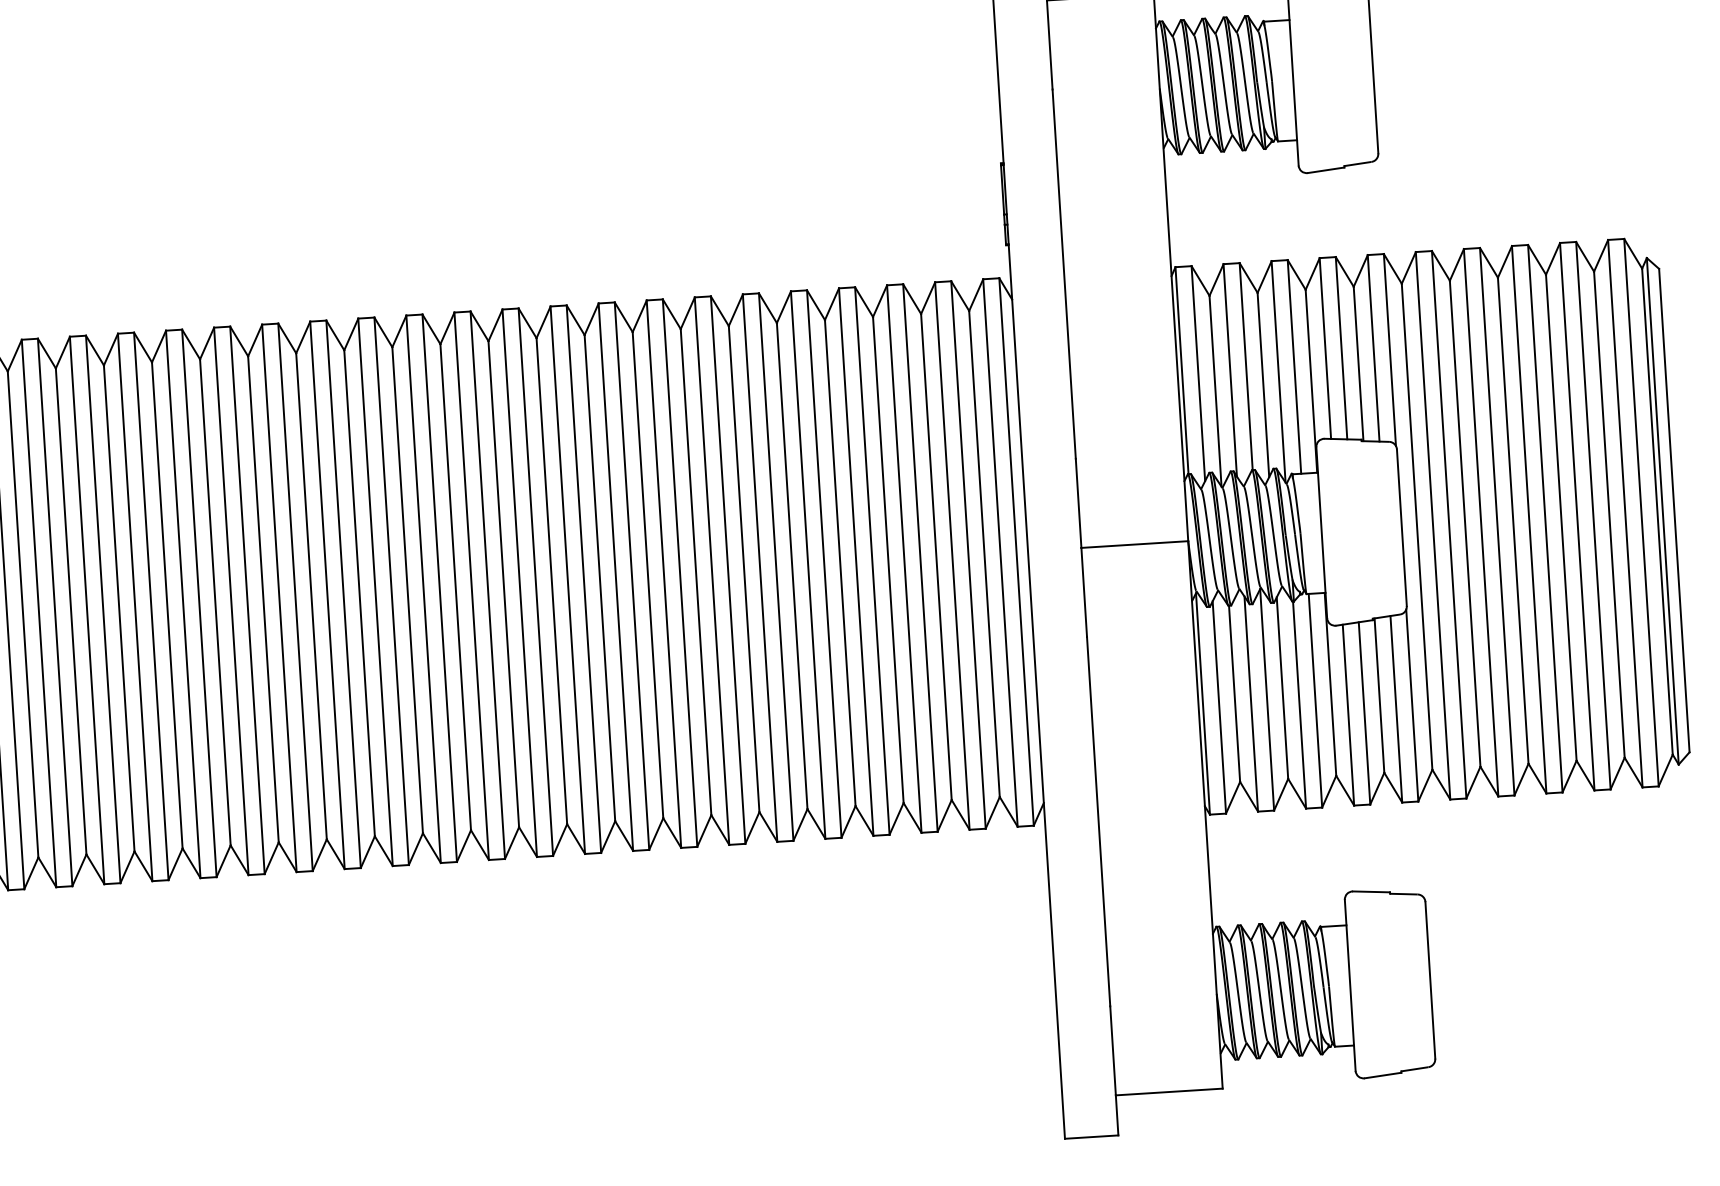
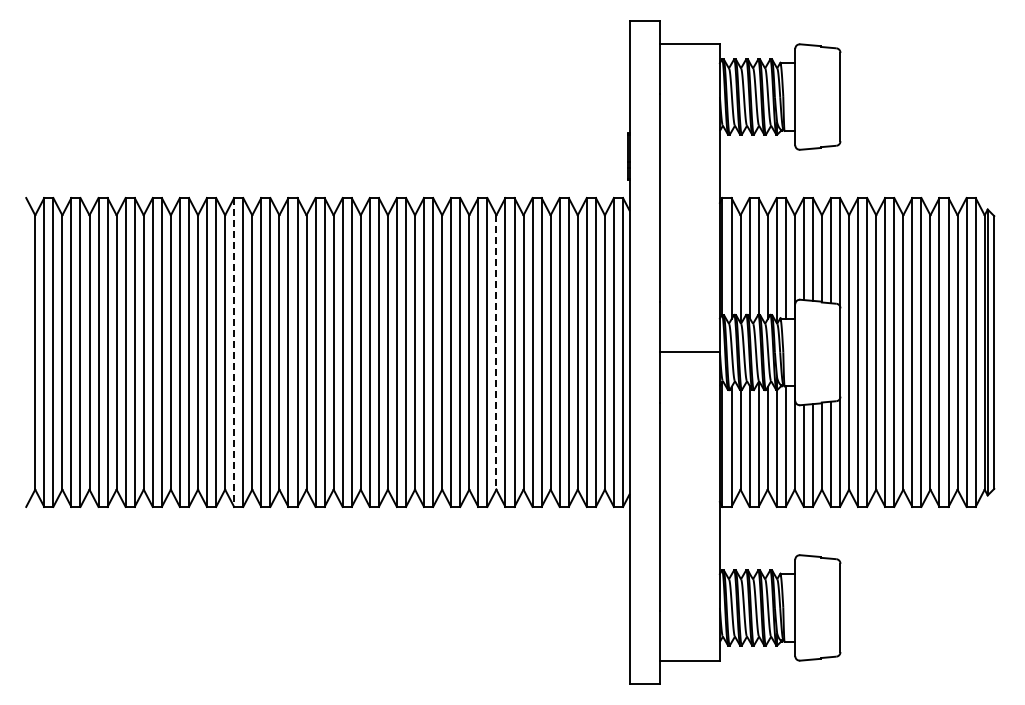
line: (792, 566) -> (496, 352), solid -> dashed
line: (328, 595) -> (234, 352), solid -> dashed

